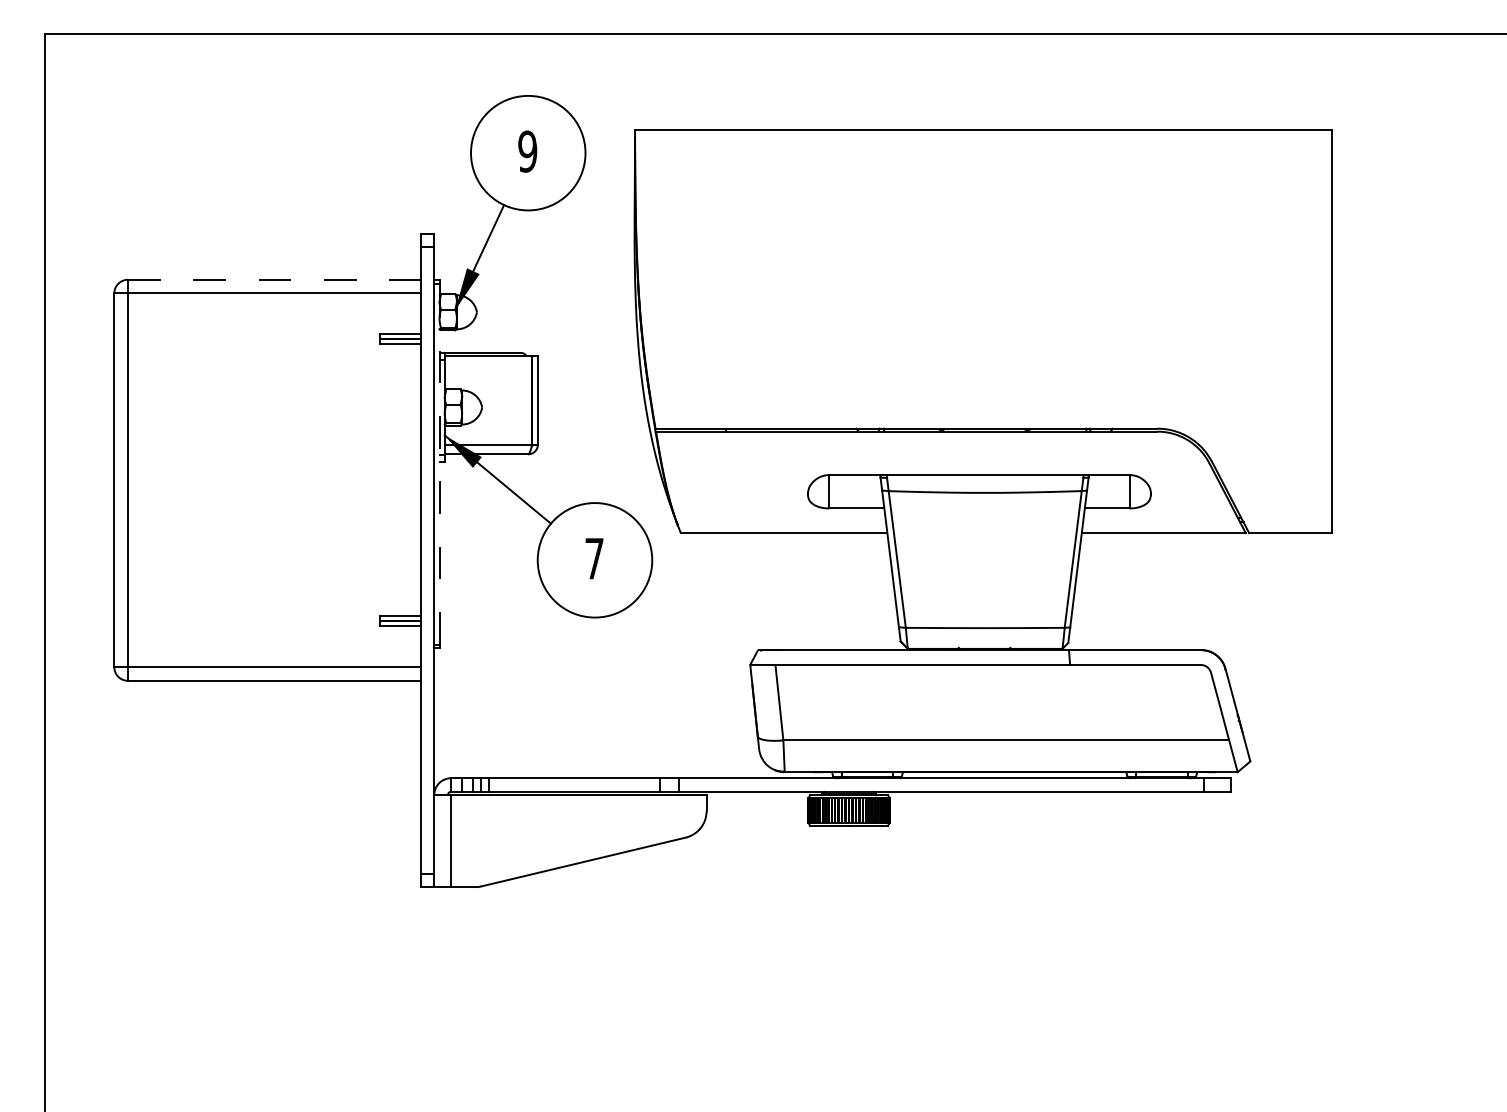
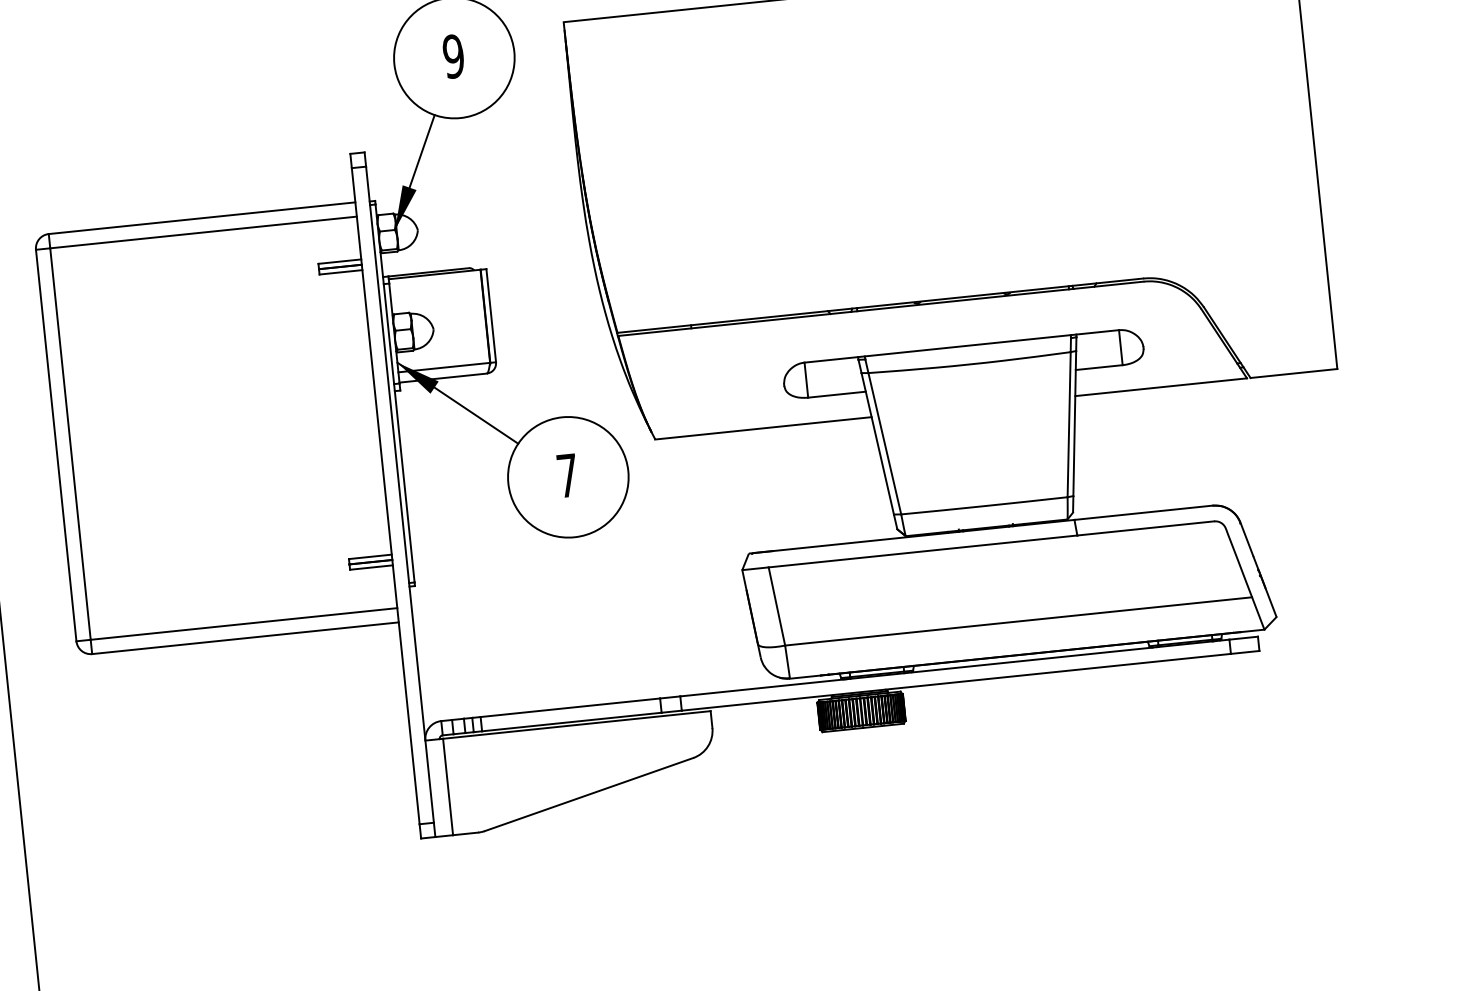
line: (274, 279) -> (202, 217), dashed -> solid
line: (439, 463) -> (394, 392), dashed -> solid

